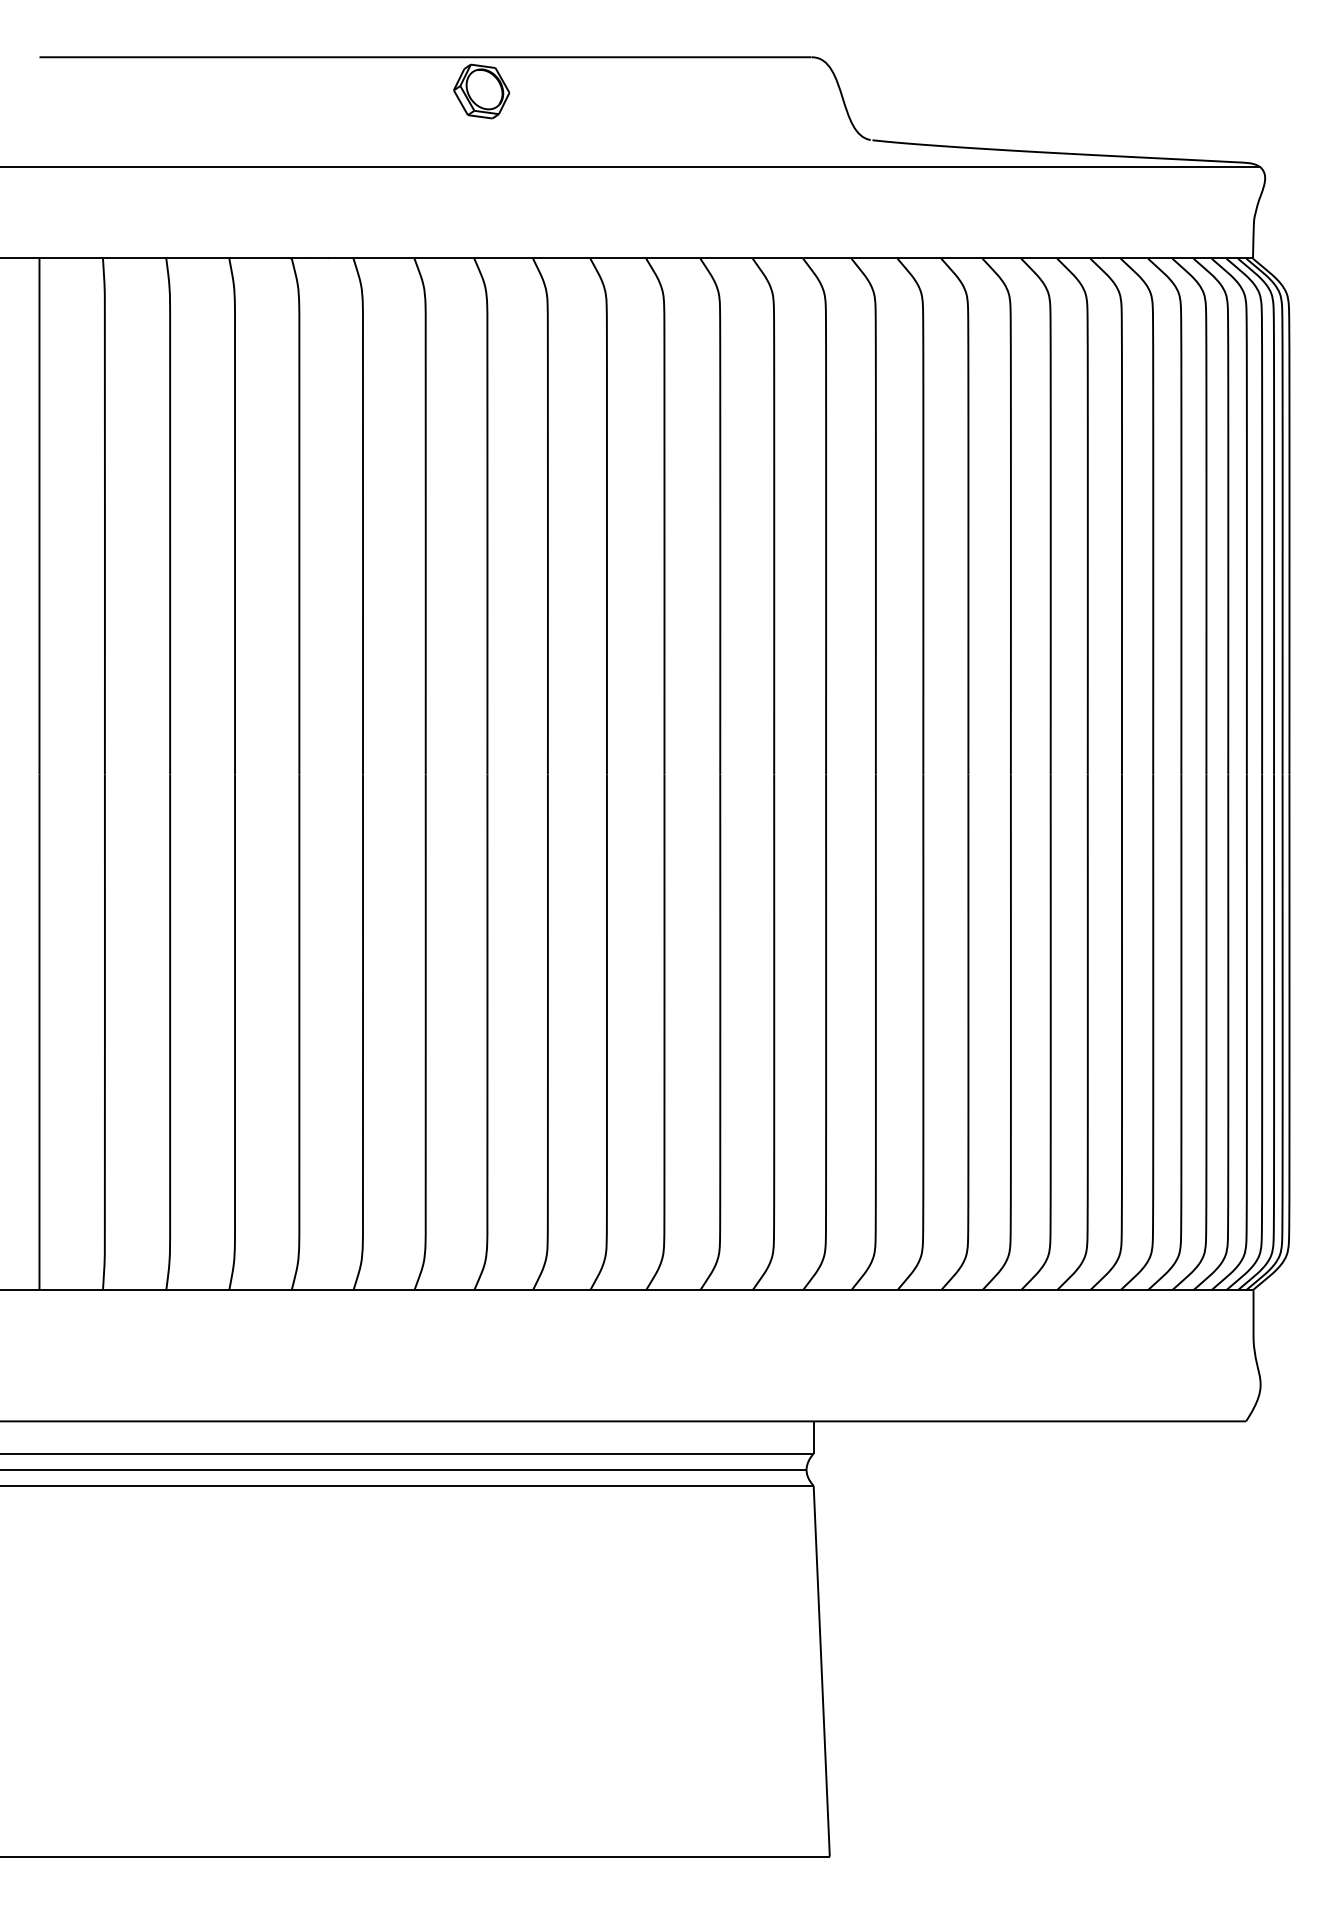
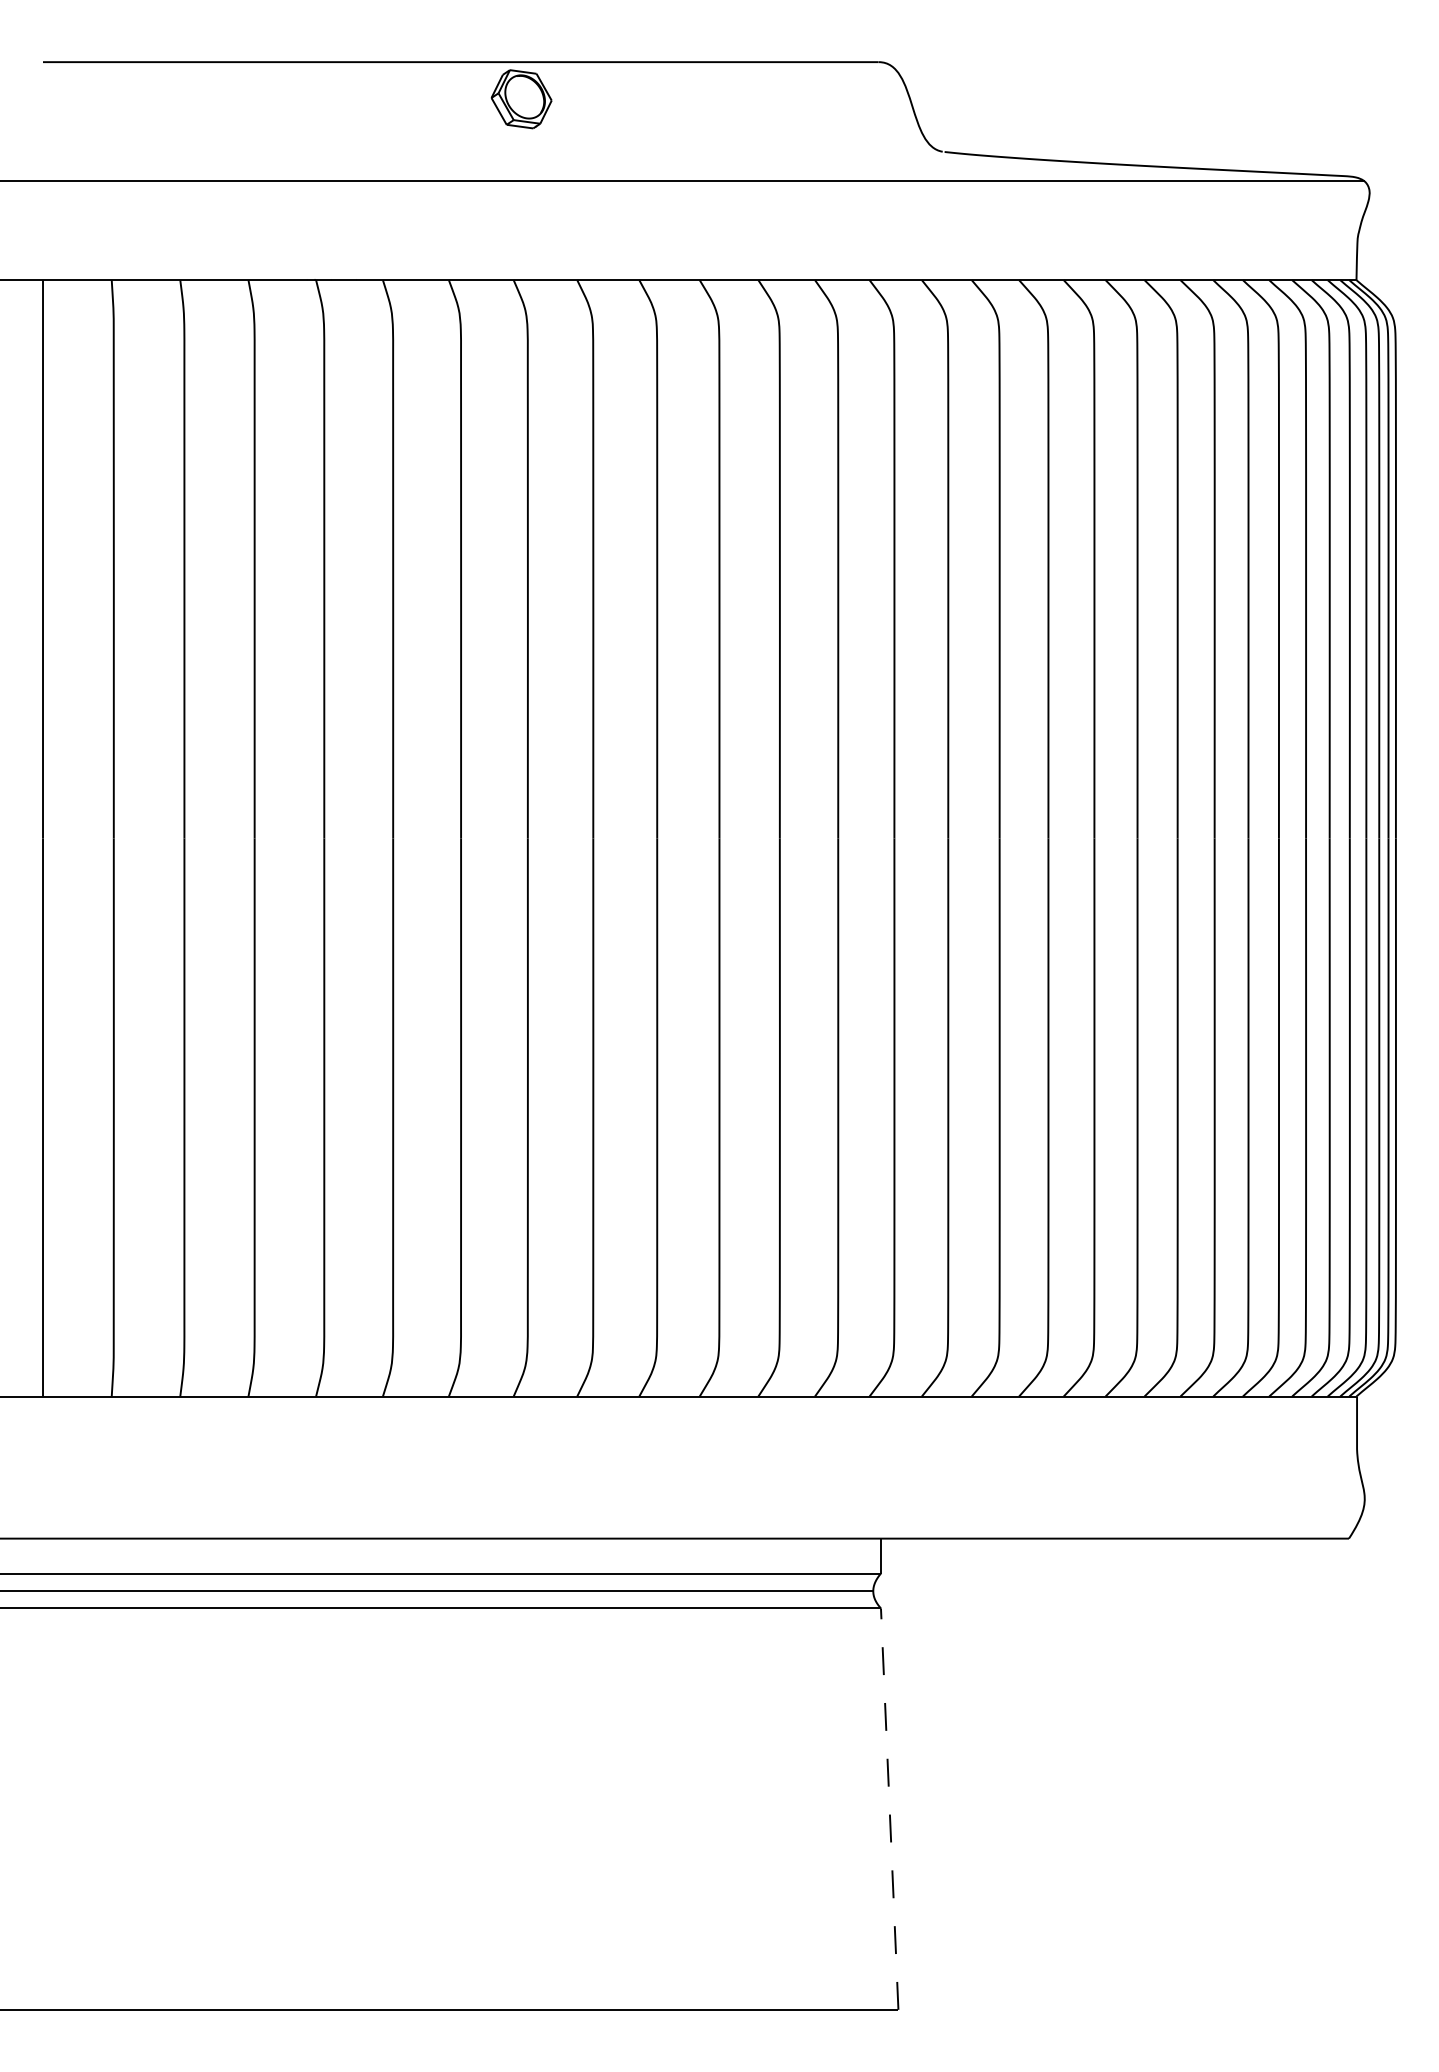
line: (821, 1671) -> (889, 1809), solid -> dashed

